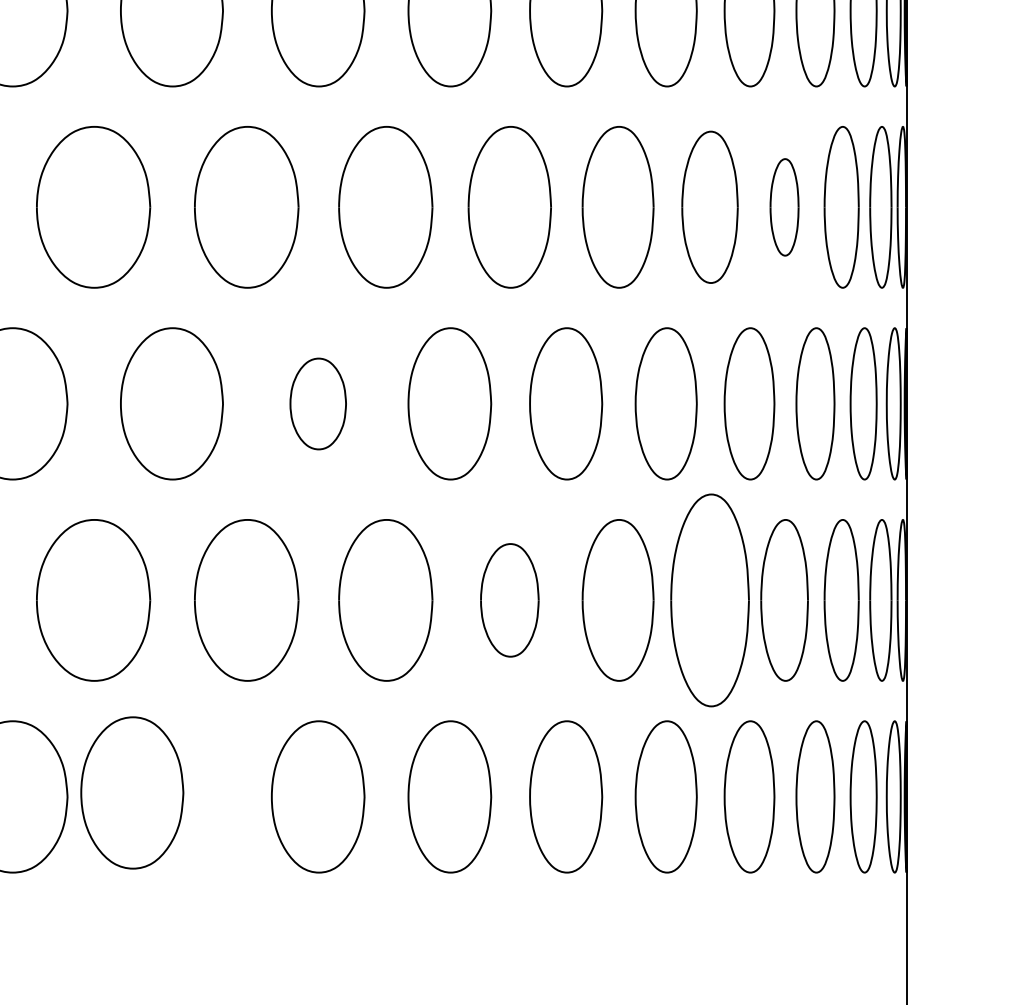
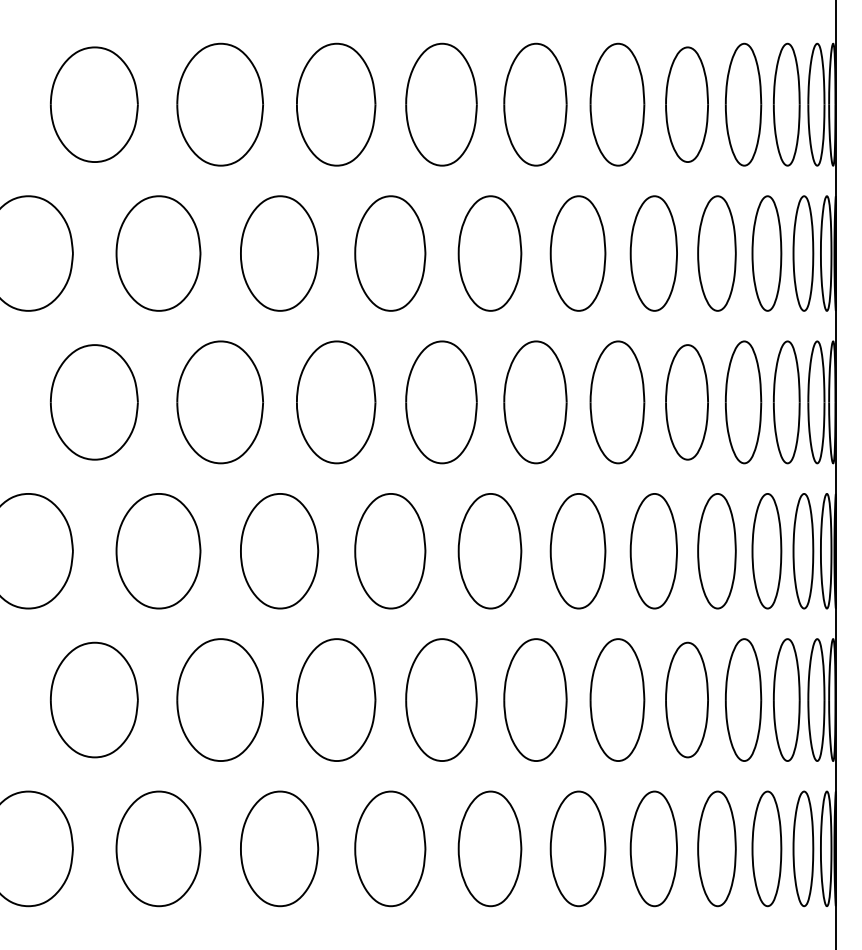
part: (784, 207) -> (743, 402), size x1.67
part: (318, 404) -> (390, 551), size x1.67
part: (509, 599) -> (535, 699), size x1.43
part: (709, 599) -> (686, 699), size x0.71
part: (132, 792) -> (279, 848), moved

